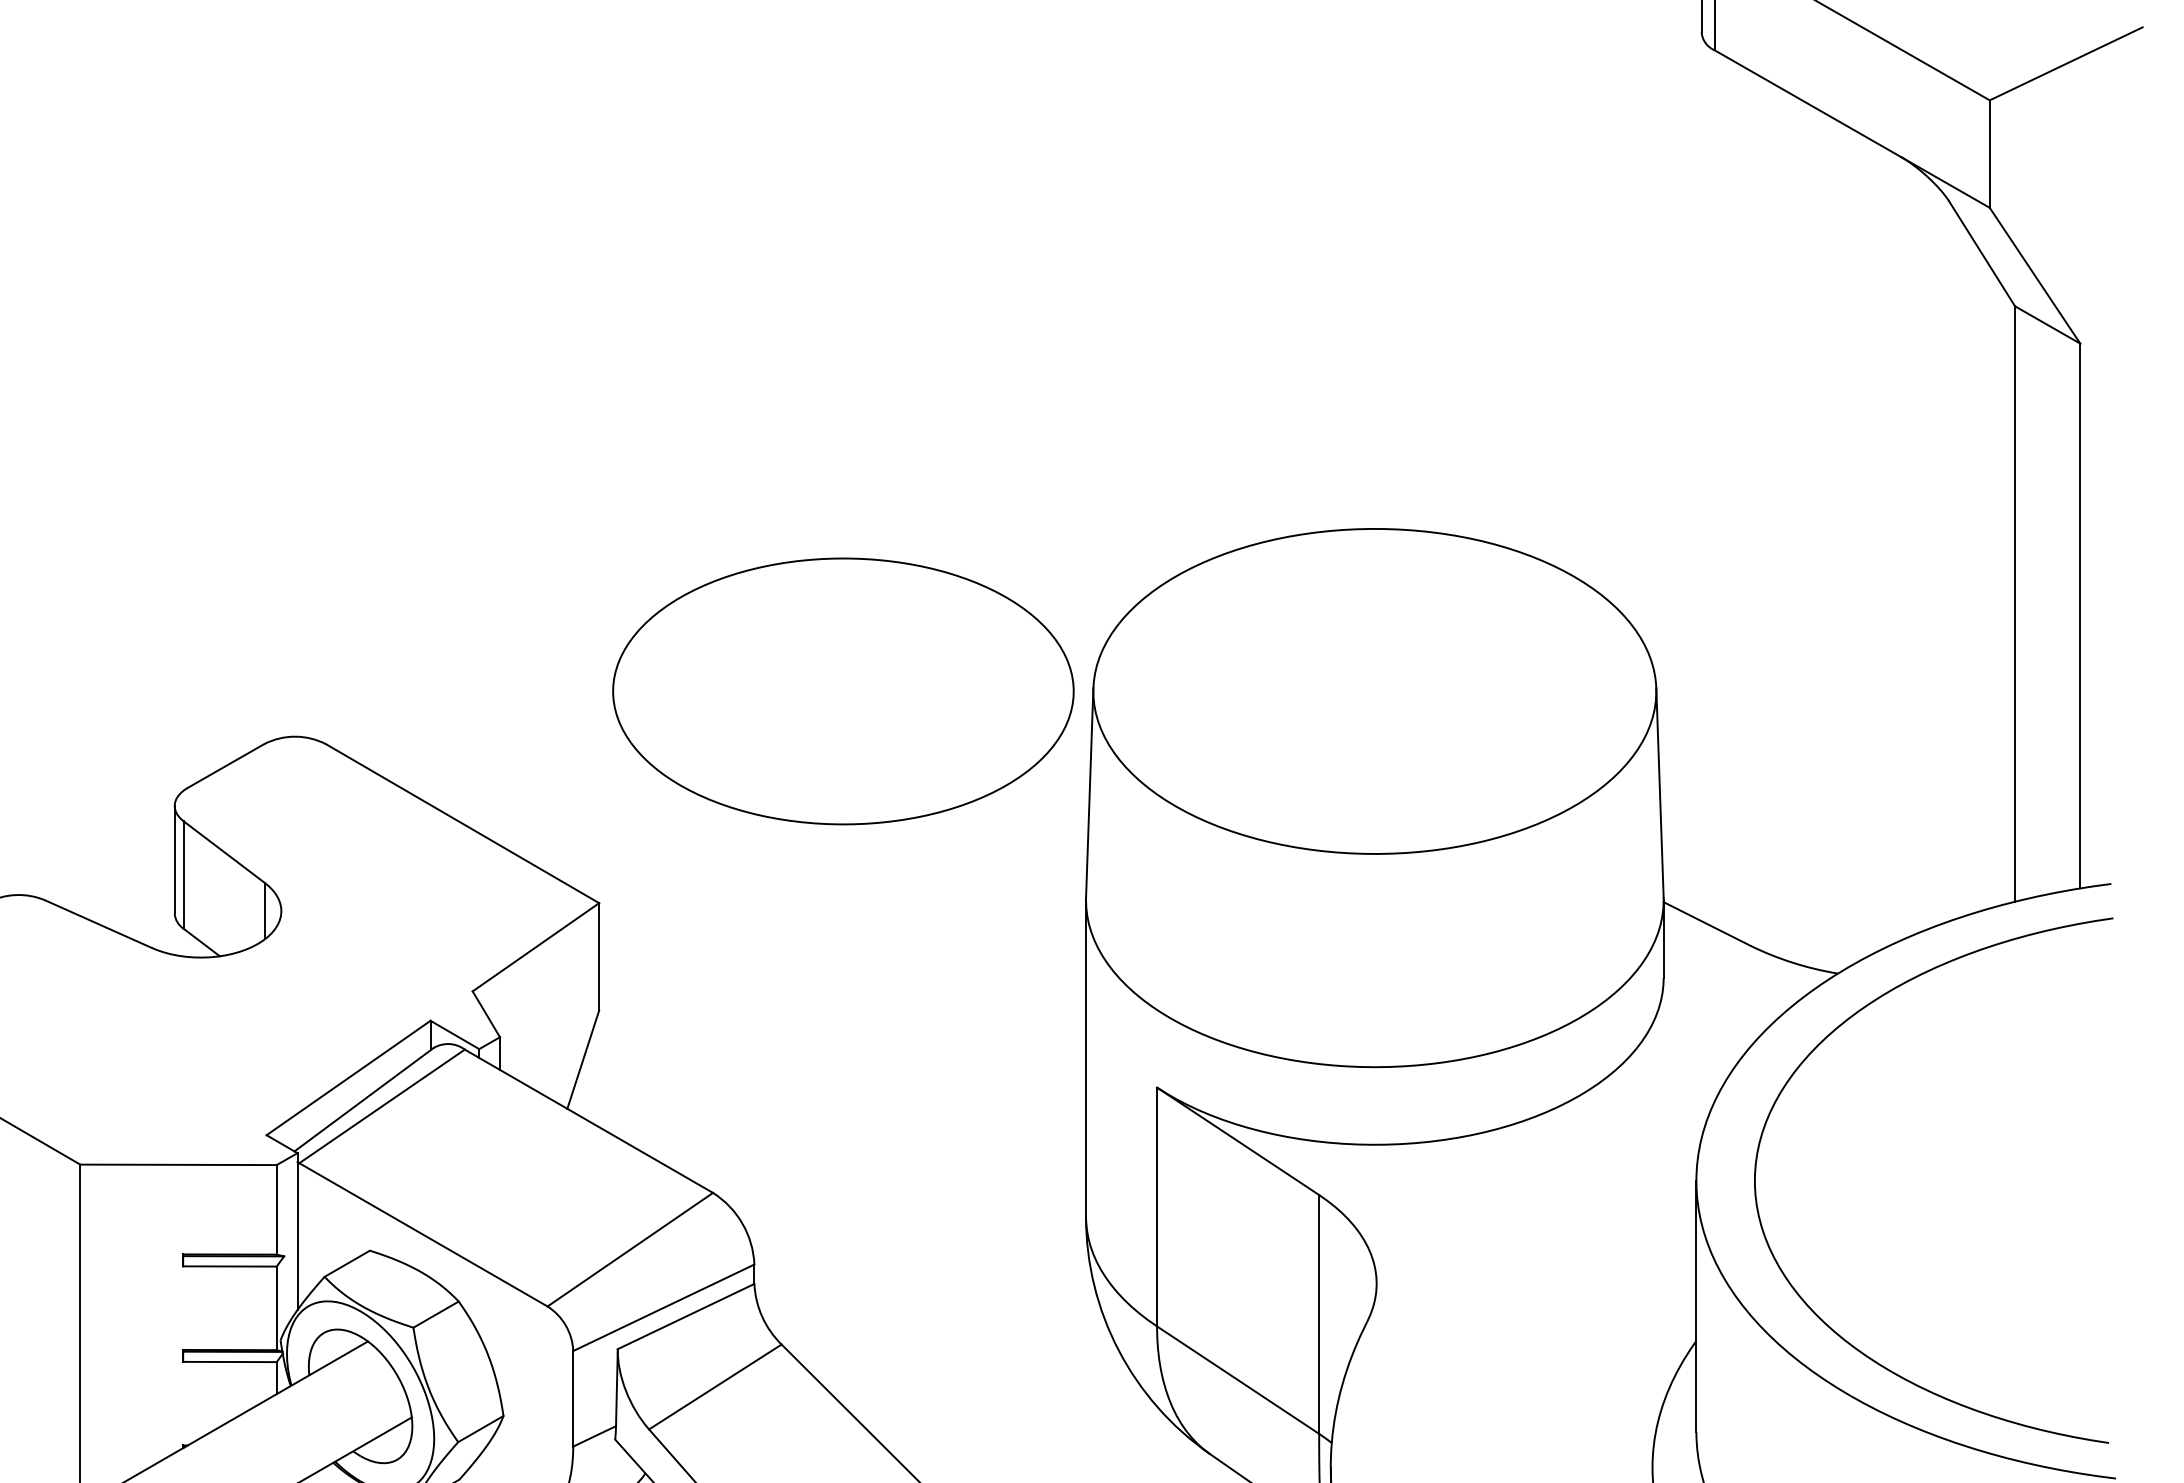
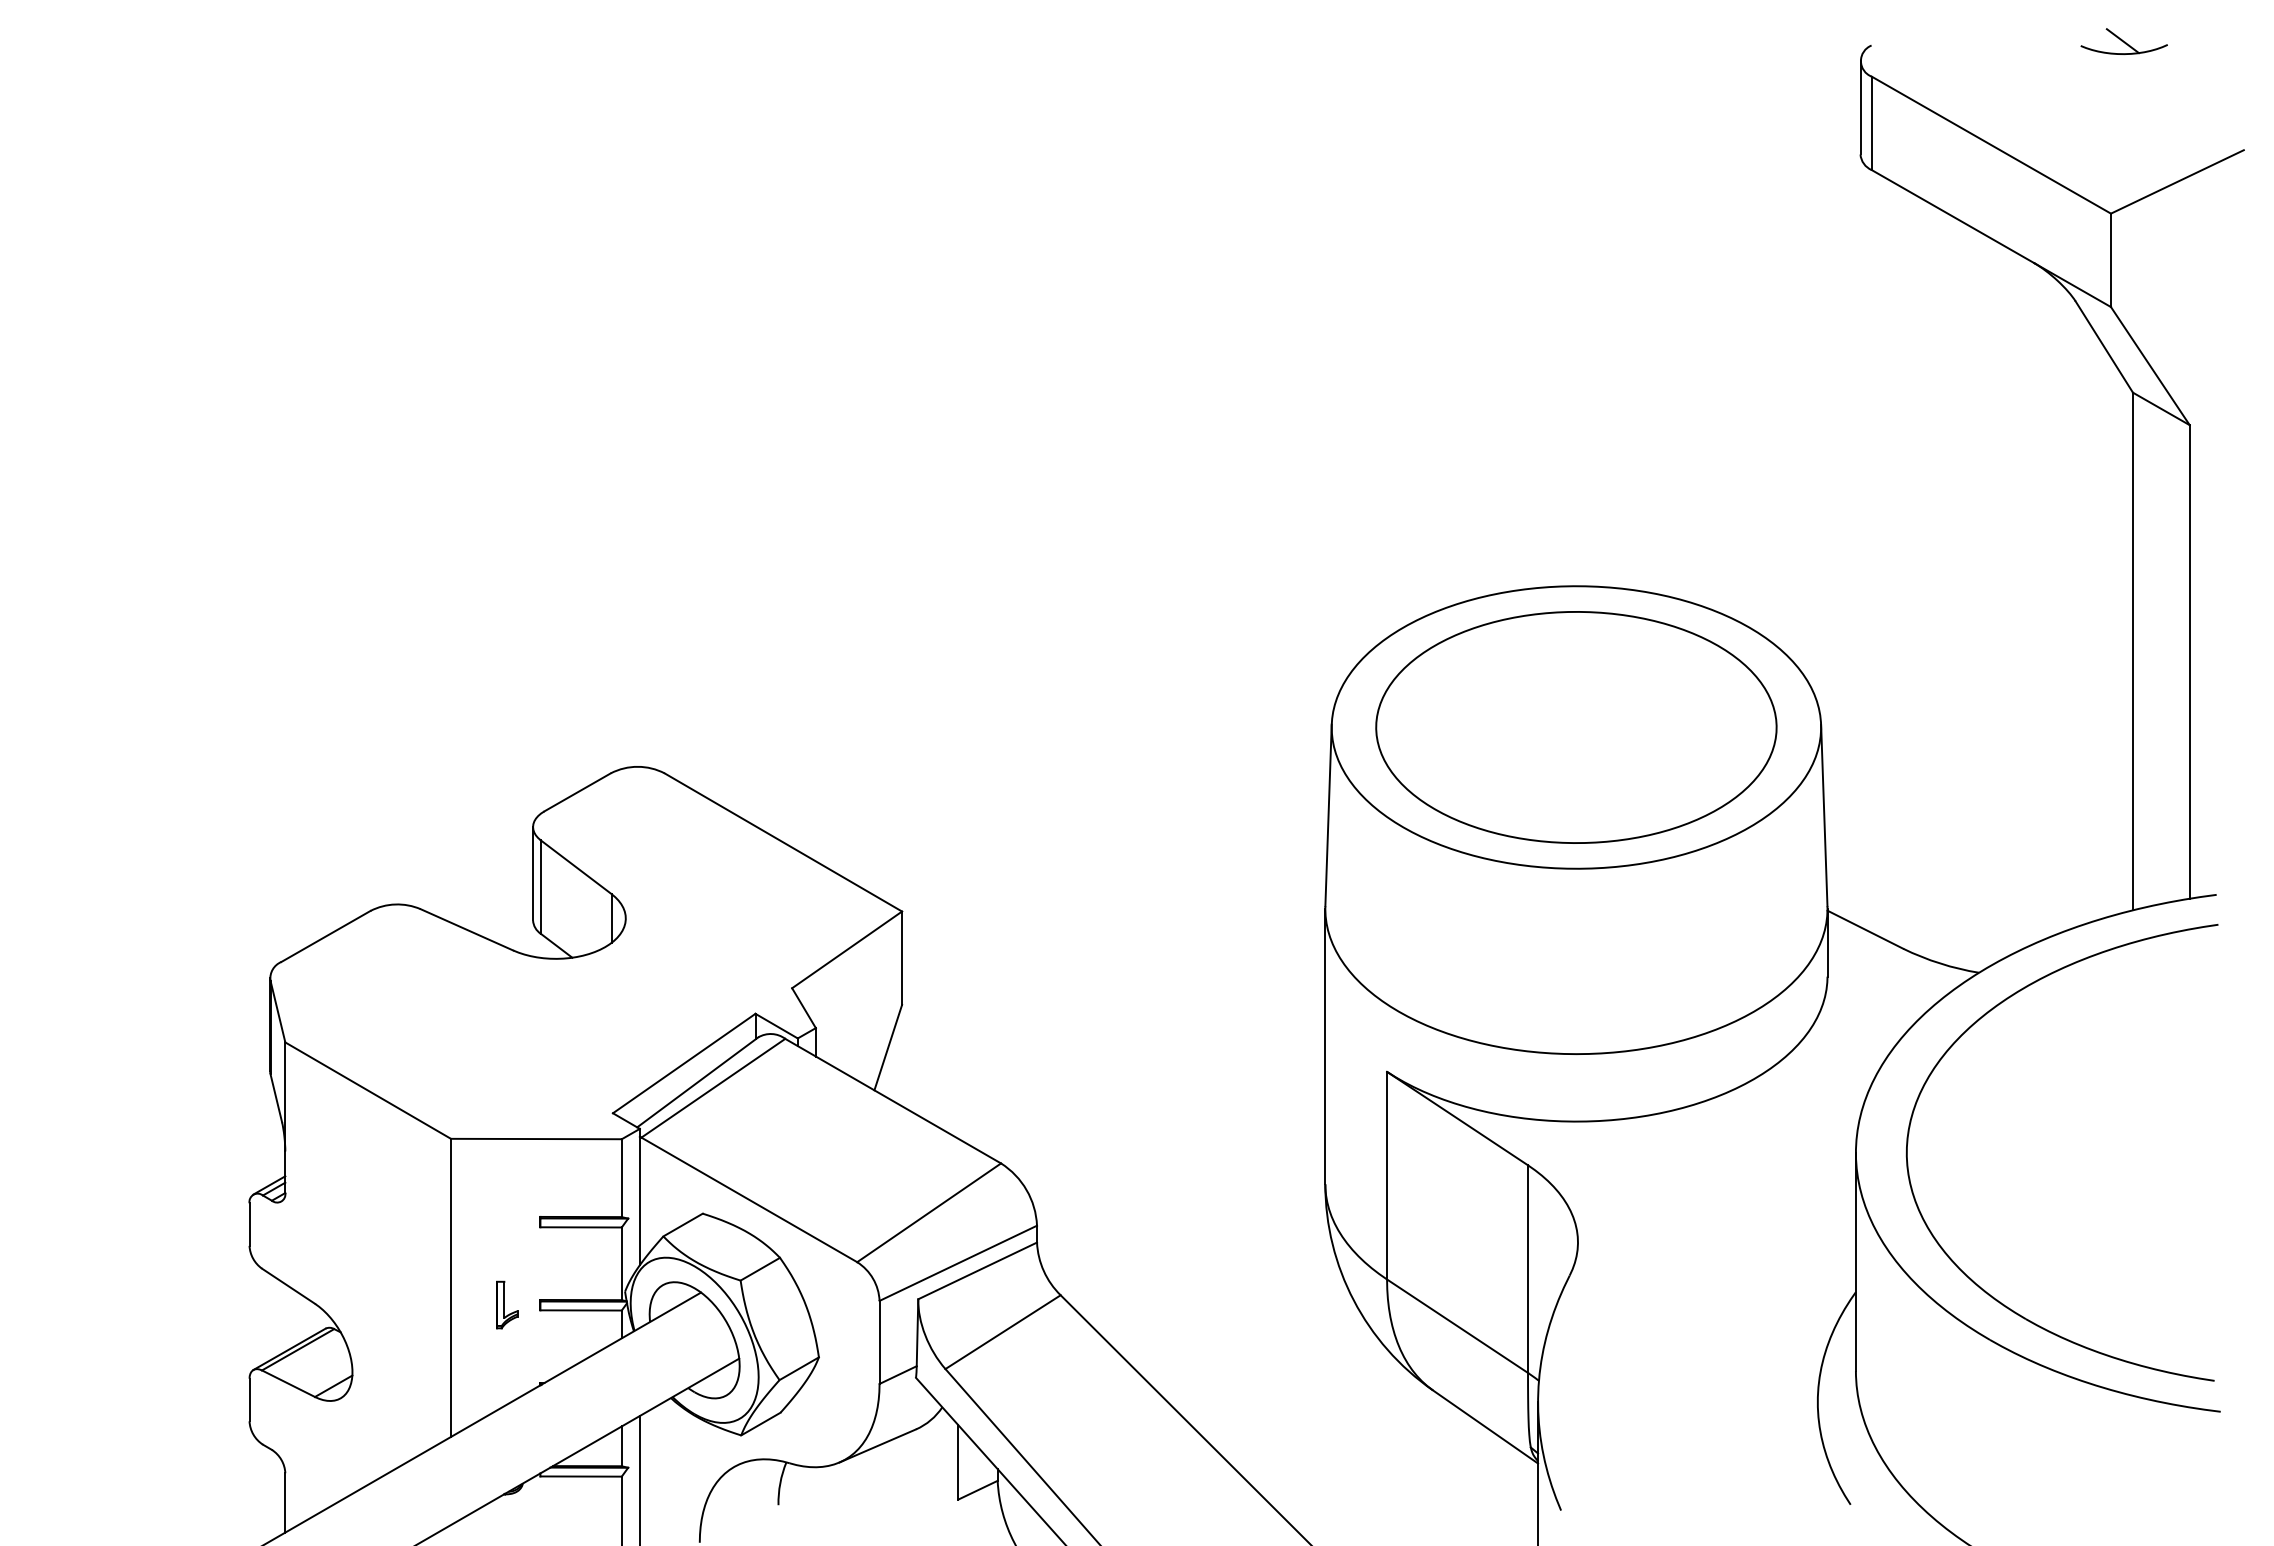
part: (843, 691) -> (1576, 727), moved
part: (145, 1355) -> (507, 1304), added

